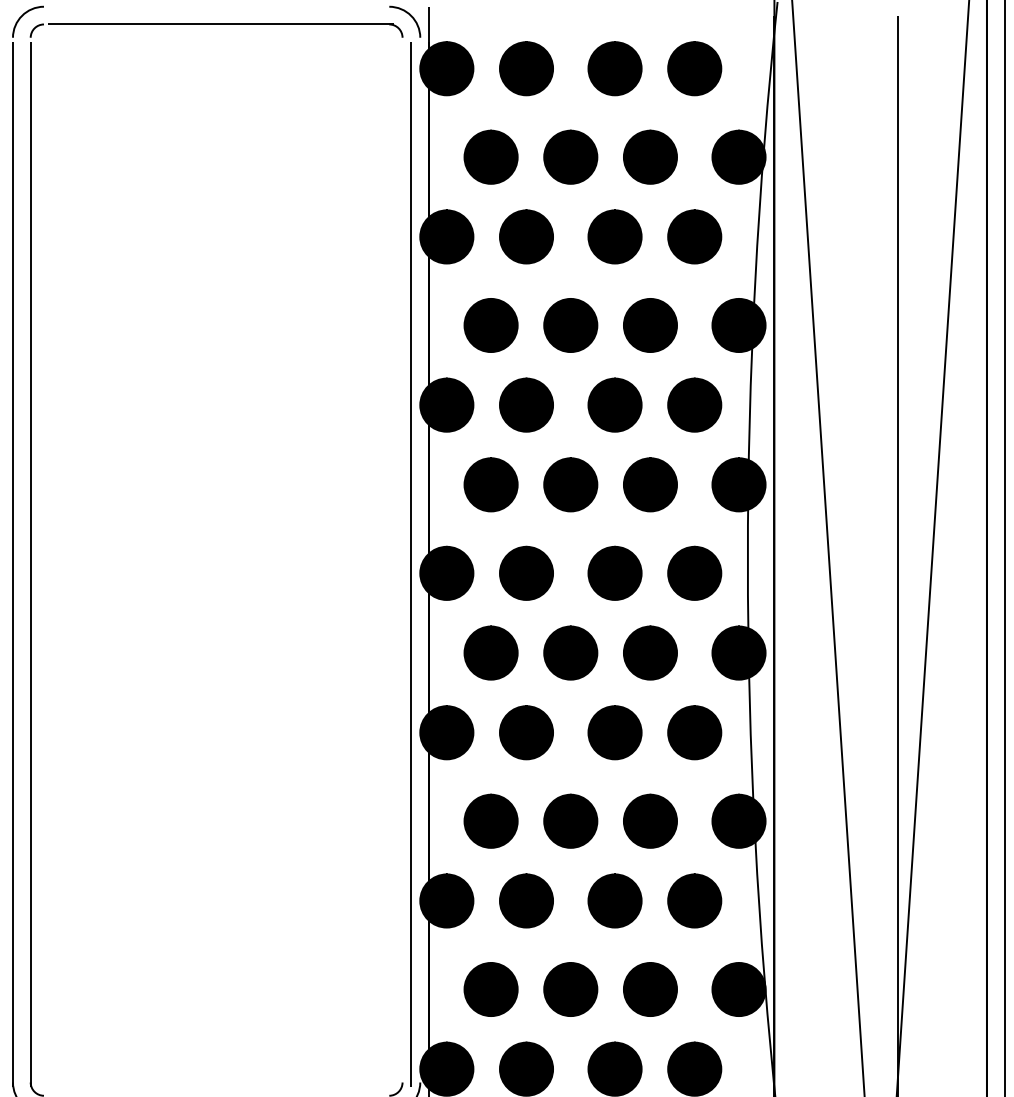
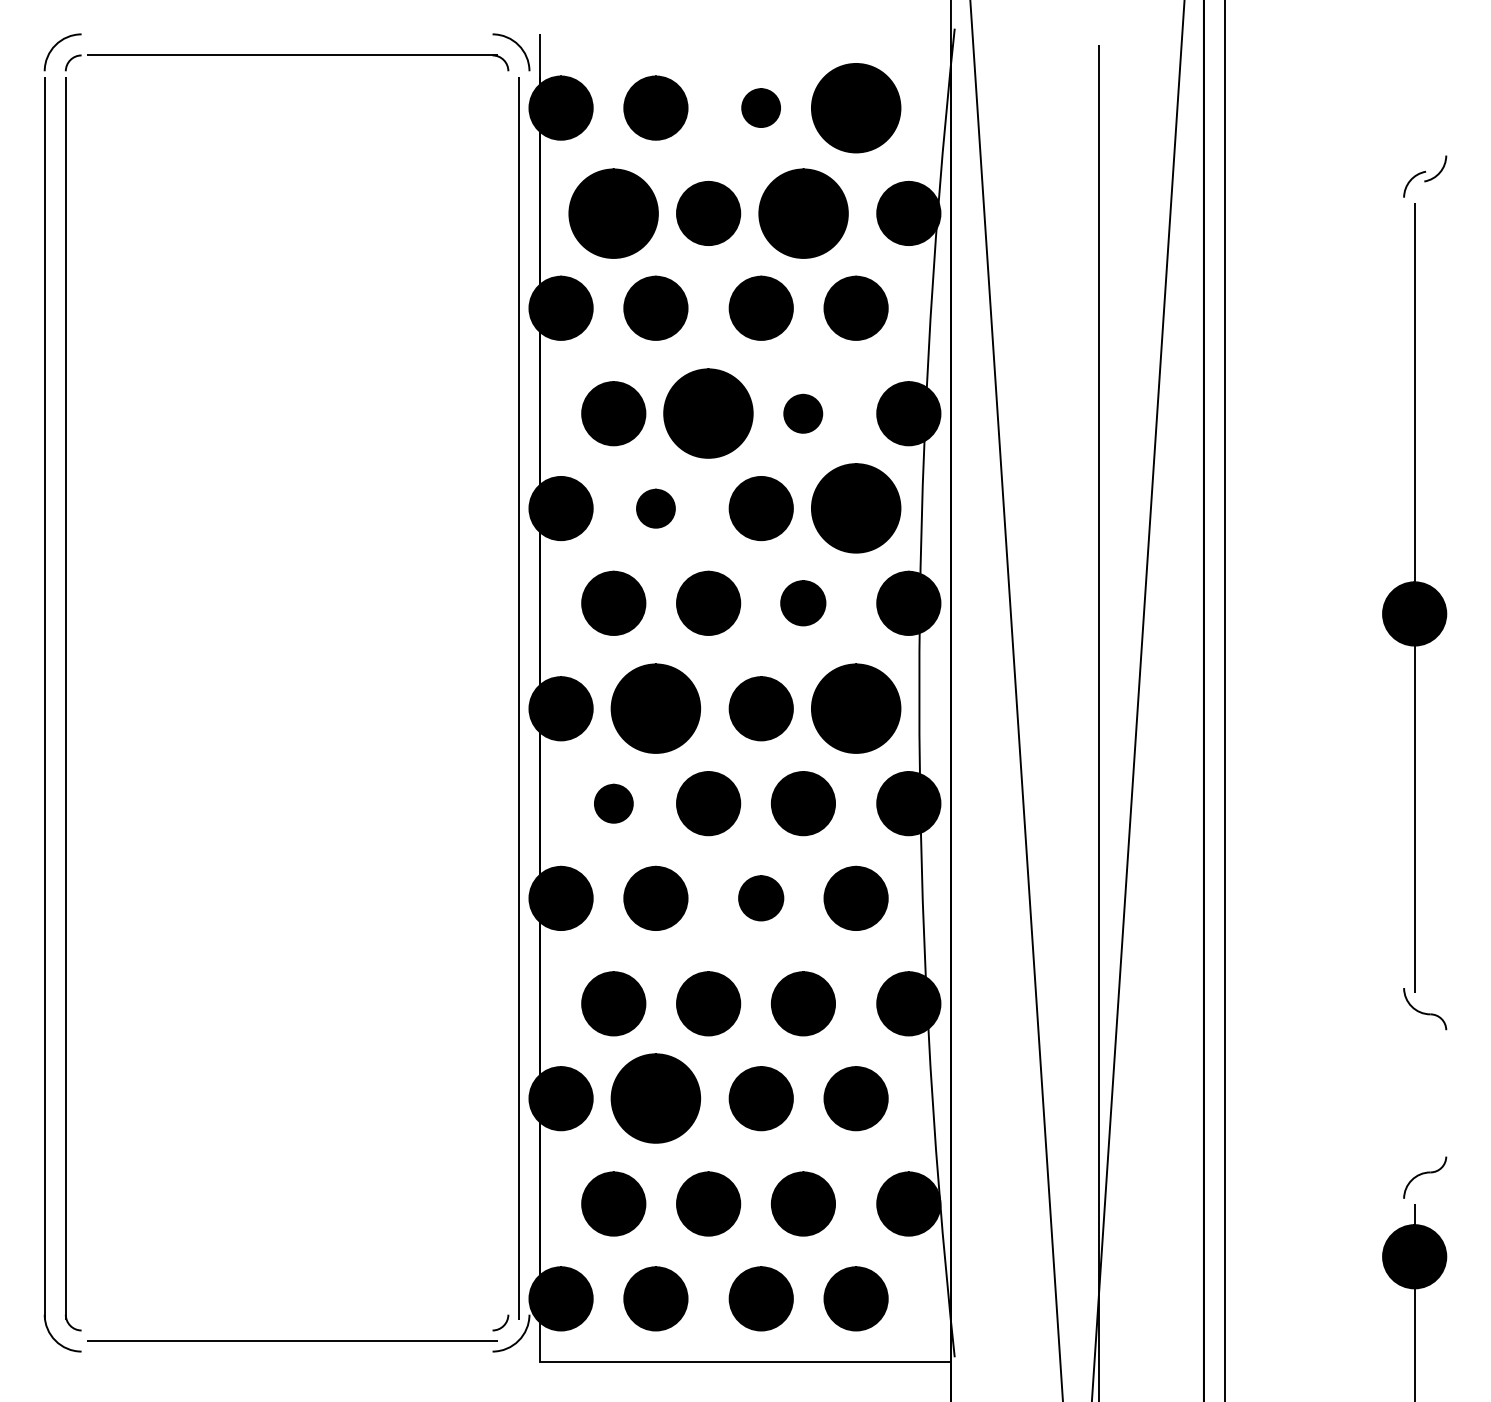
part: (614, 68) -> (760, 107), size x0.6
part: (694, 68) -> (855, 107), size x1.4
part: (490, 156) -> (613, 212), size x1.4
part: (649, 156) -> (802, 212), size x1.4
part: (570, 325) -> (708, 413), size x1.4
part: (649, 325) -> (802, 413), size x0.6
part: (526, 405) -> (655, 508), size x0.6
part: (694, 405) -> (855, 508), size x1.4
part: (649, 484) -> (802, 602), size x0.7
part: (526, 573) -> (655, 708), size x1.4
part: (694, 573) -> (855, 708), size x1.4
part: (490, 652) -> (613, 803), size x0.6
part: (614, 731) -> (760, 897), size x0.7
part: (526, 900) -> (655, 1098), size x1.4

